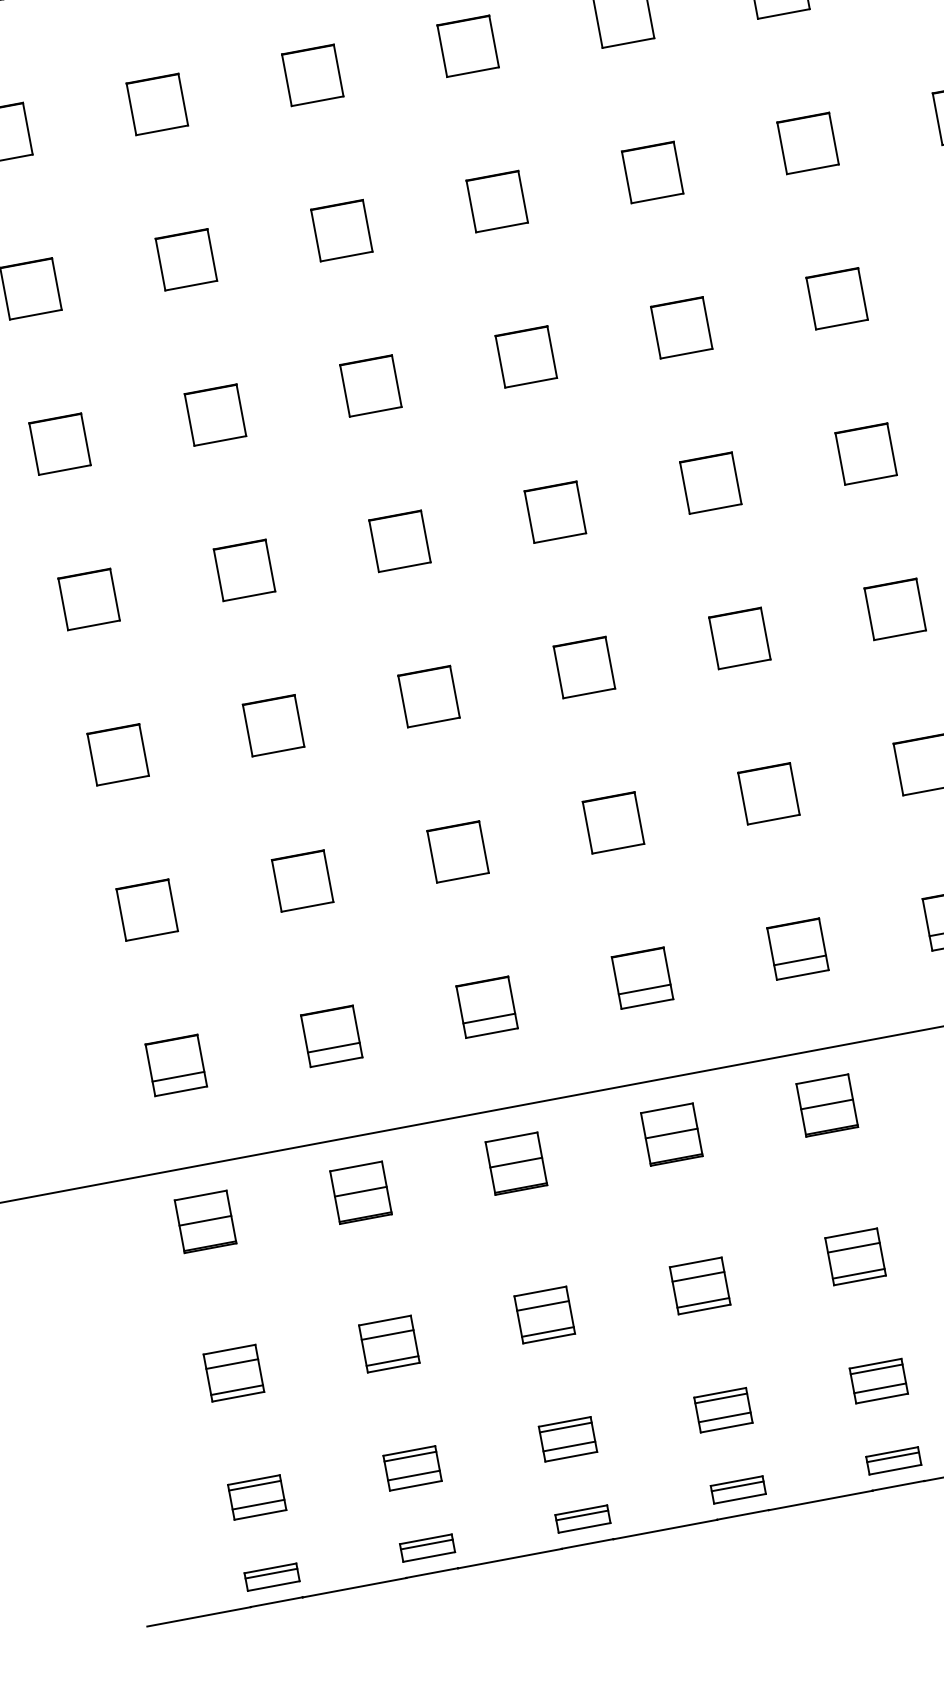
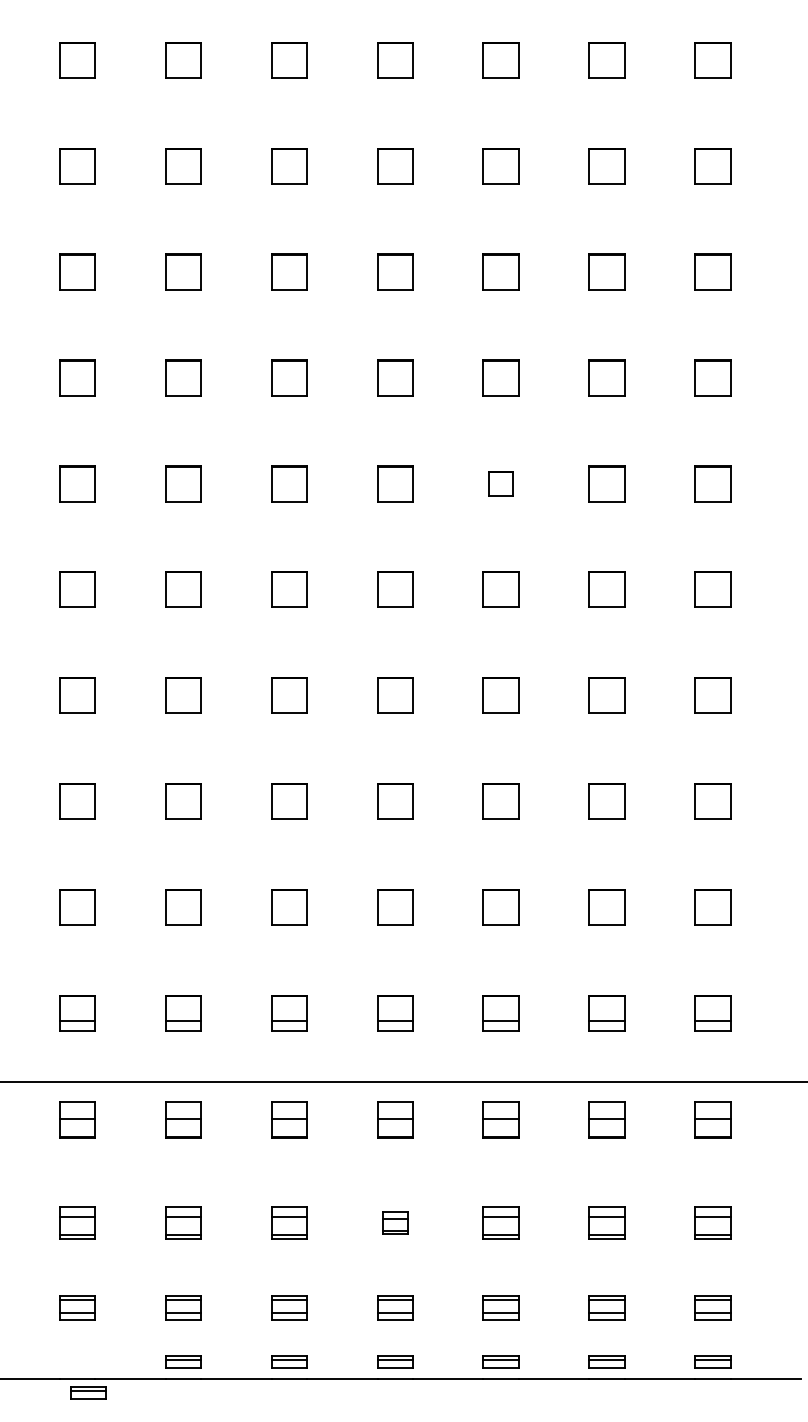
part: (651, 172) -> (500, 483), size x0.7
part: (700, 1284) -> (395, 1222), size x0.7
part: (272, 1576) -> (88, 1392), moved

